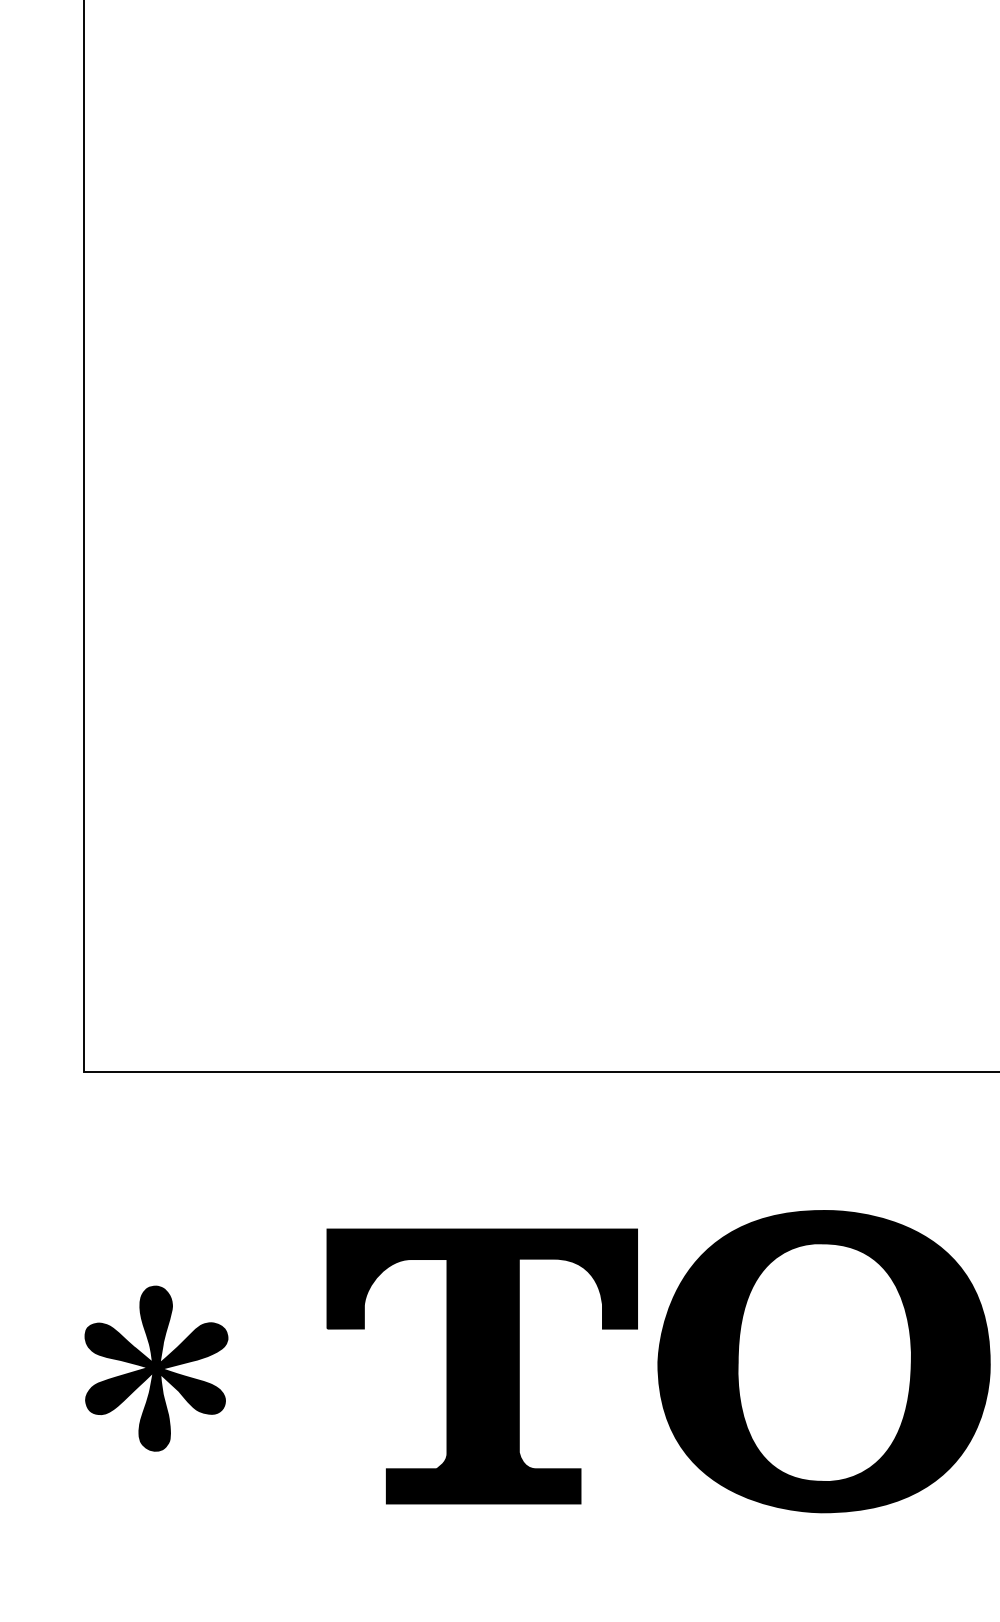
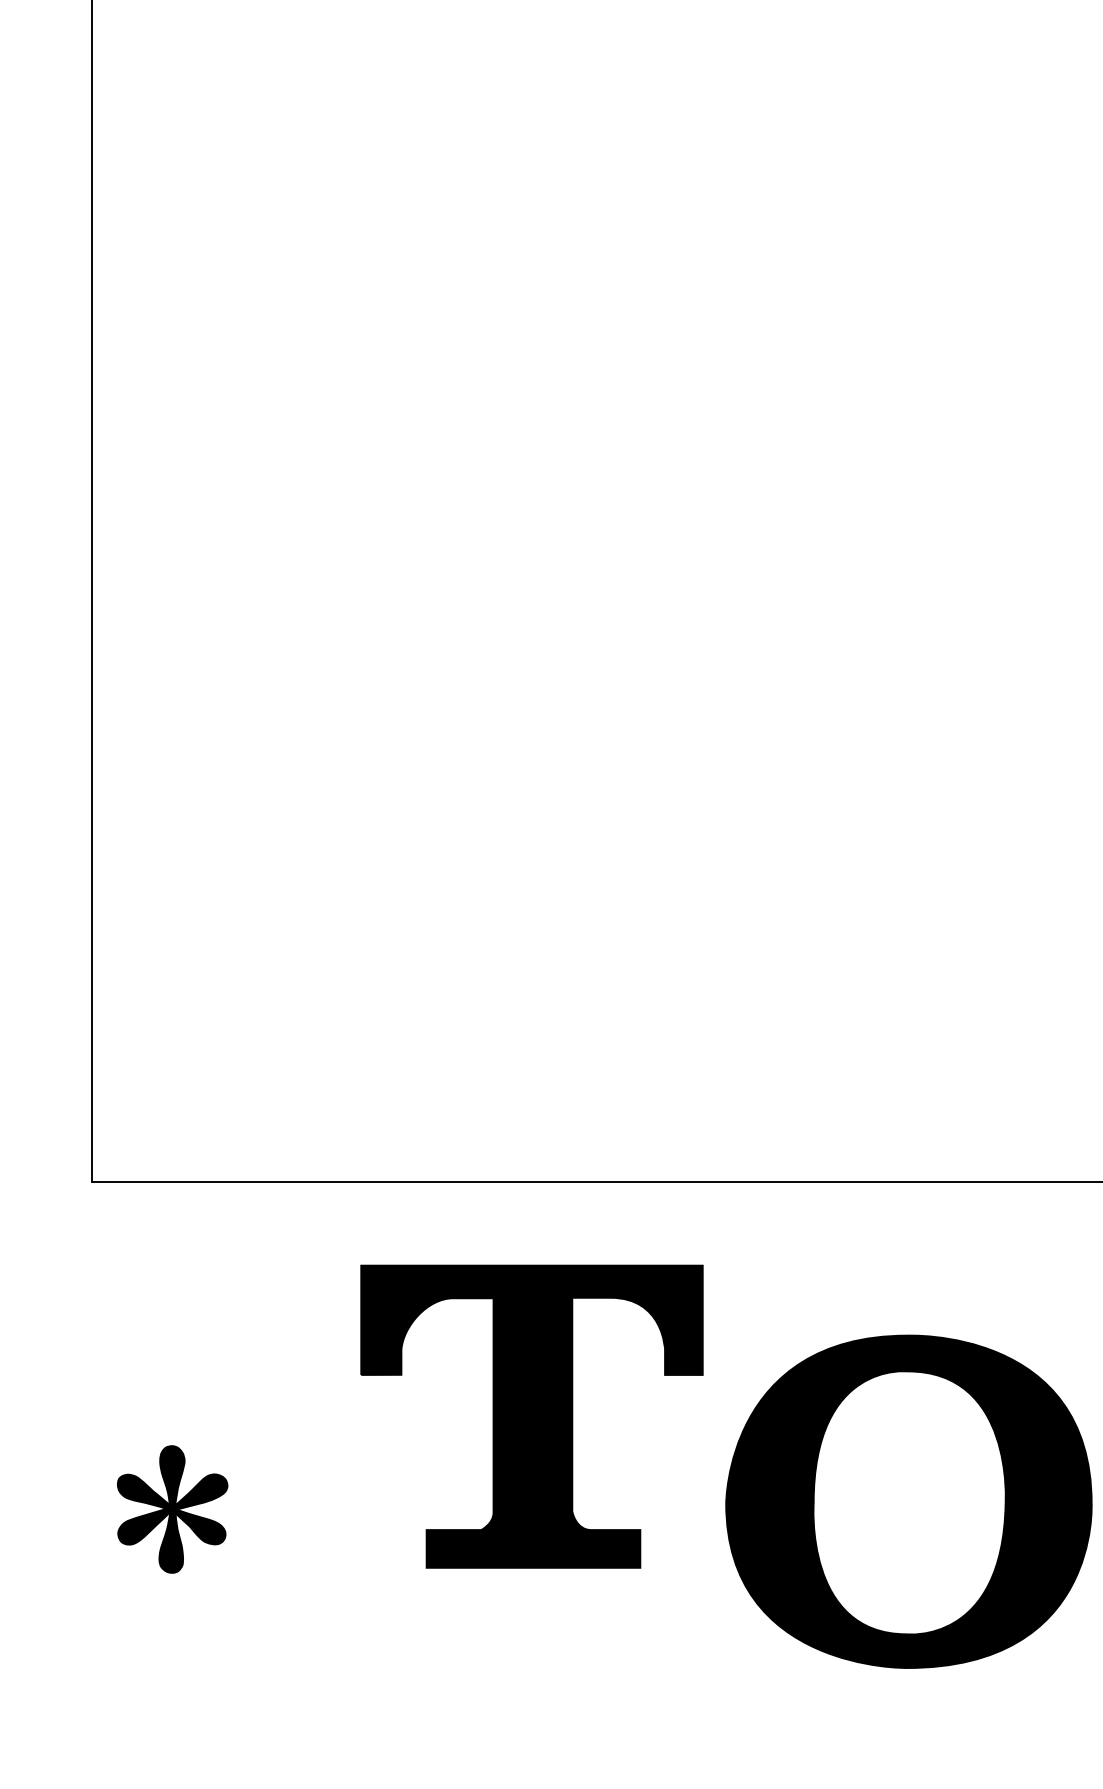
part: (481, 1366) -> (531, 1416), moved
part: (156, 1368) -> (172, 1509), size x0.7

